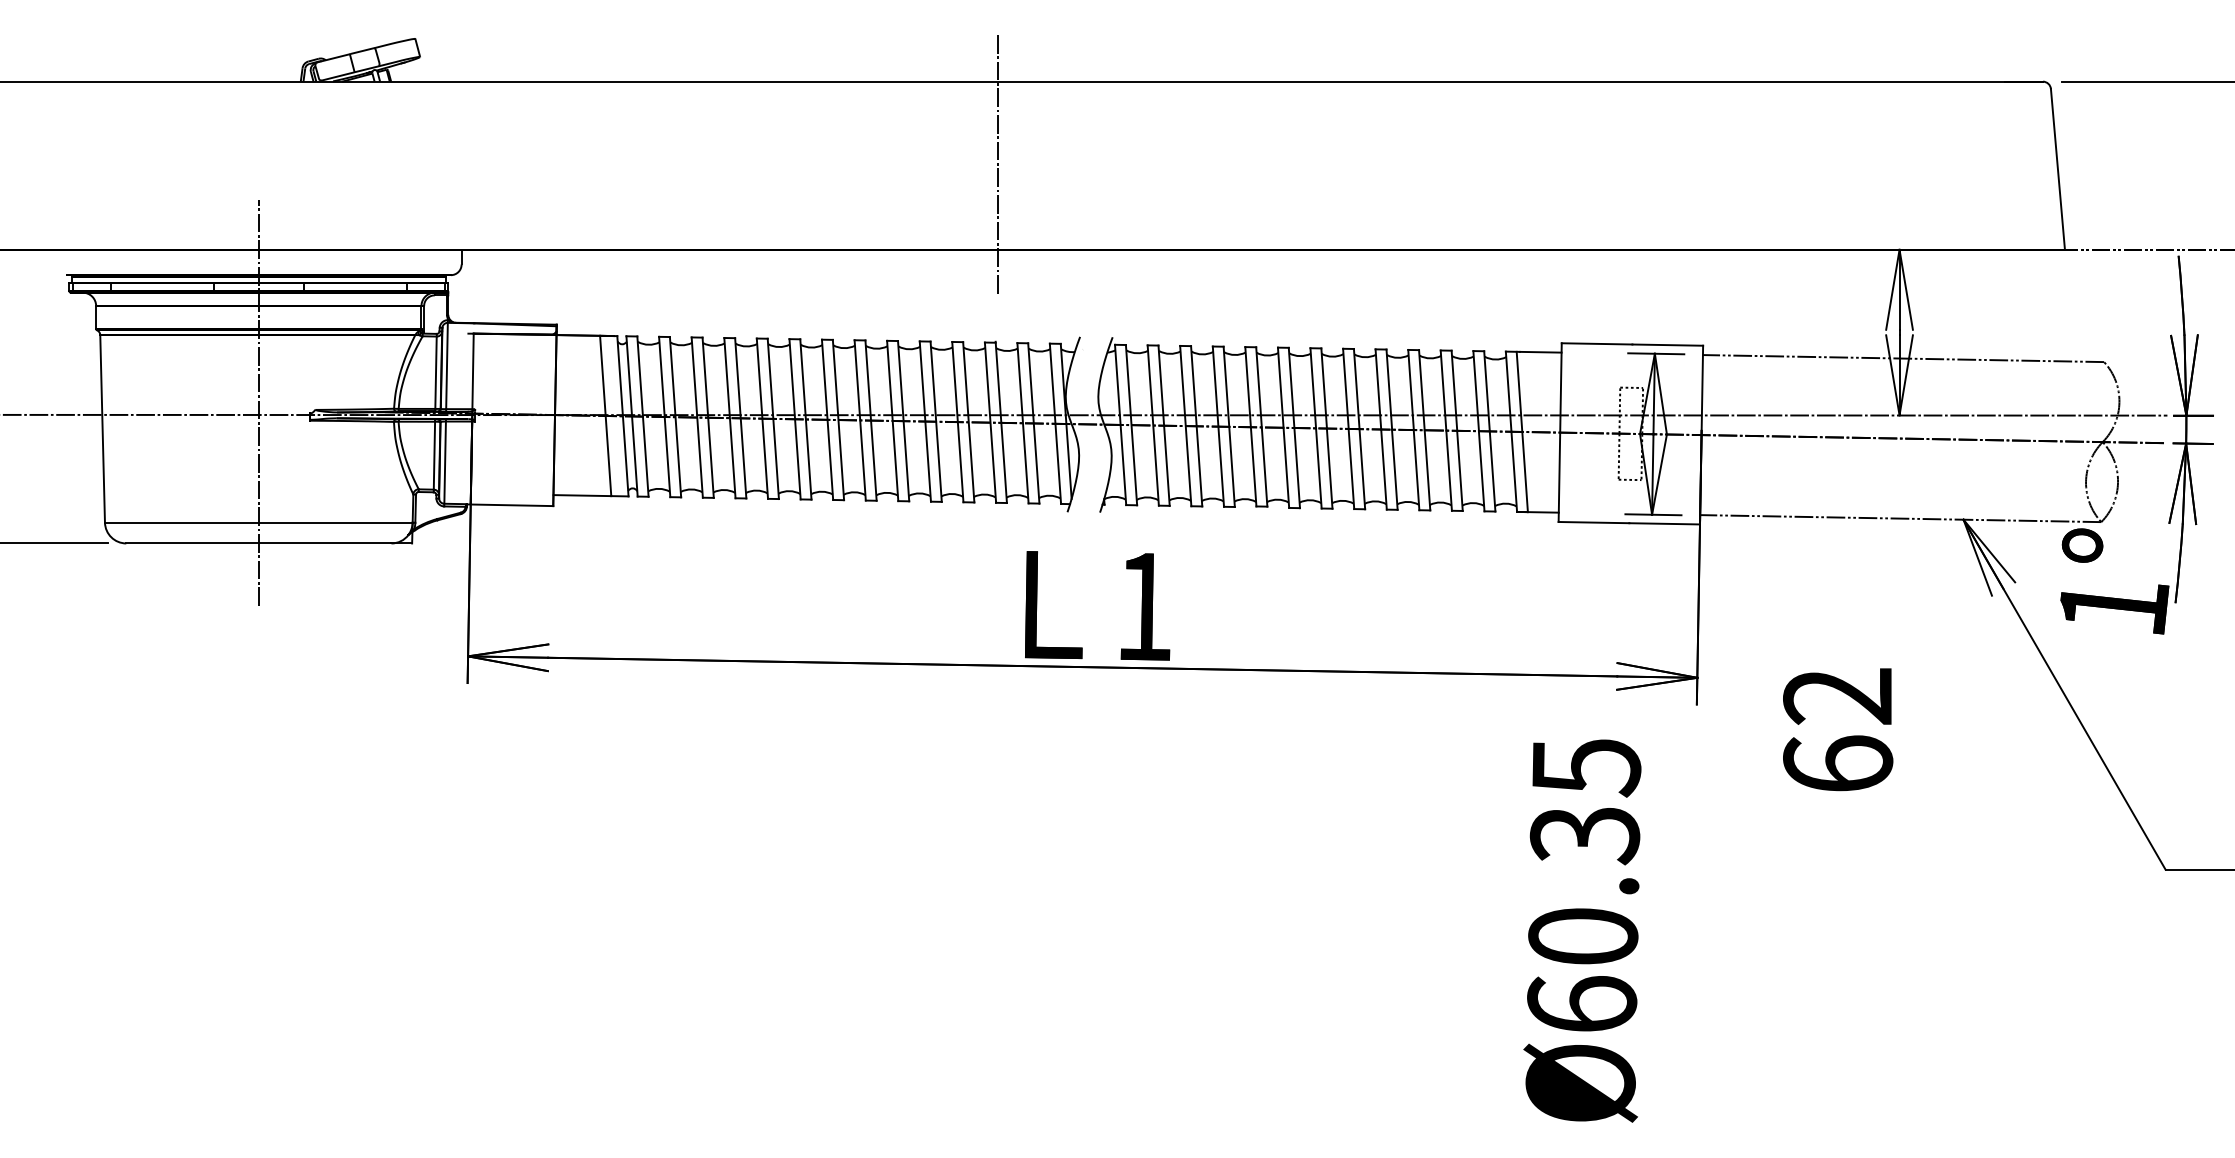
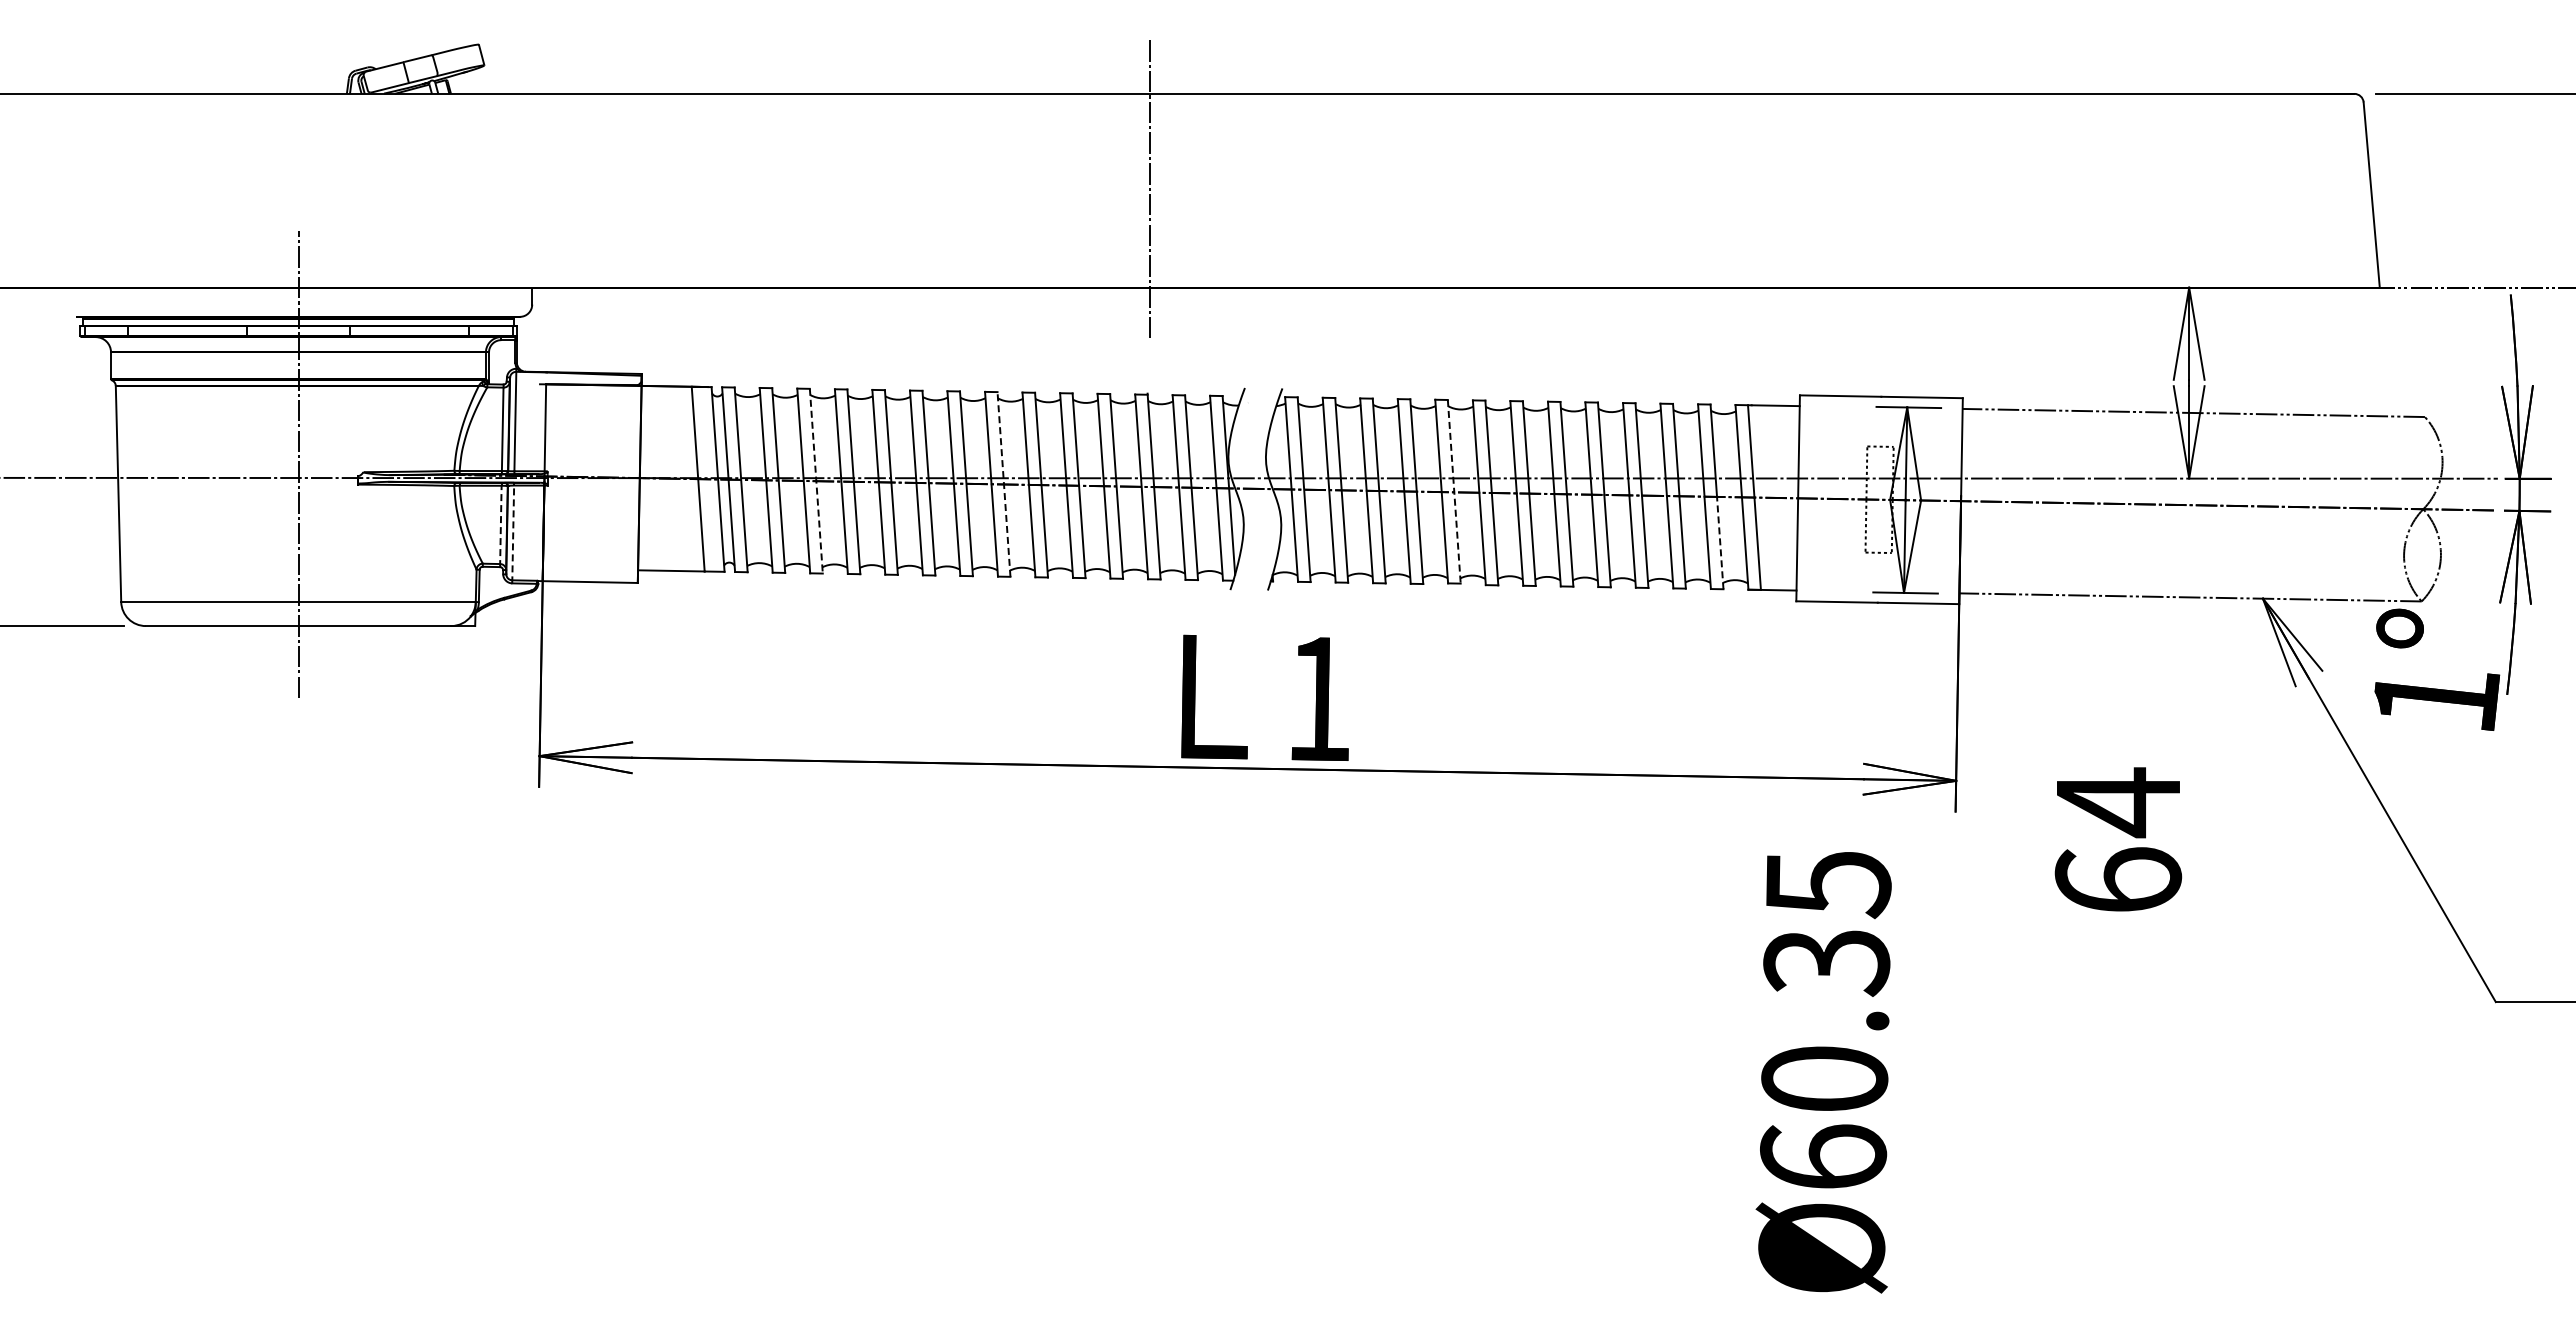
line: (708, 418) -> (816, 481), solid -> dashed
line: (871, 420) -> (1004, 484), solid -> dashed
line: (1261, 427) -> (1454, 492), solid -> dashed
line: (434, 457) -> (500, 526), solid -> dashed
line: (445, 464) -> (513, 534), solid -> dashed
line: (1492, 470) -> (1720, 542), solid -> dashed
text: (1836, 696) -> (2116, 802), 62 -> 64

